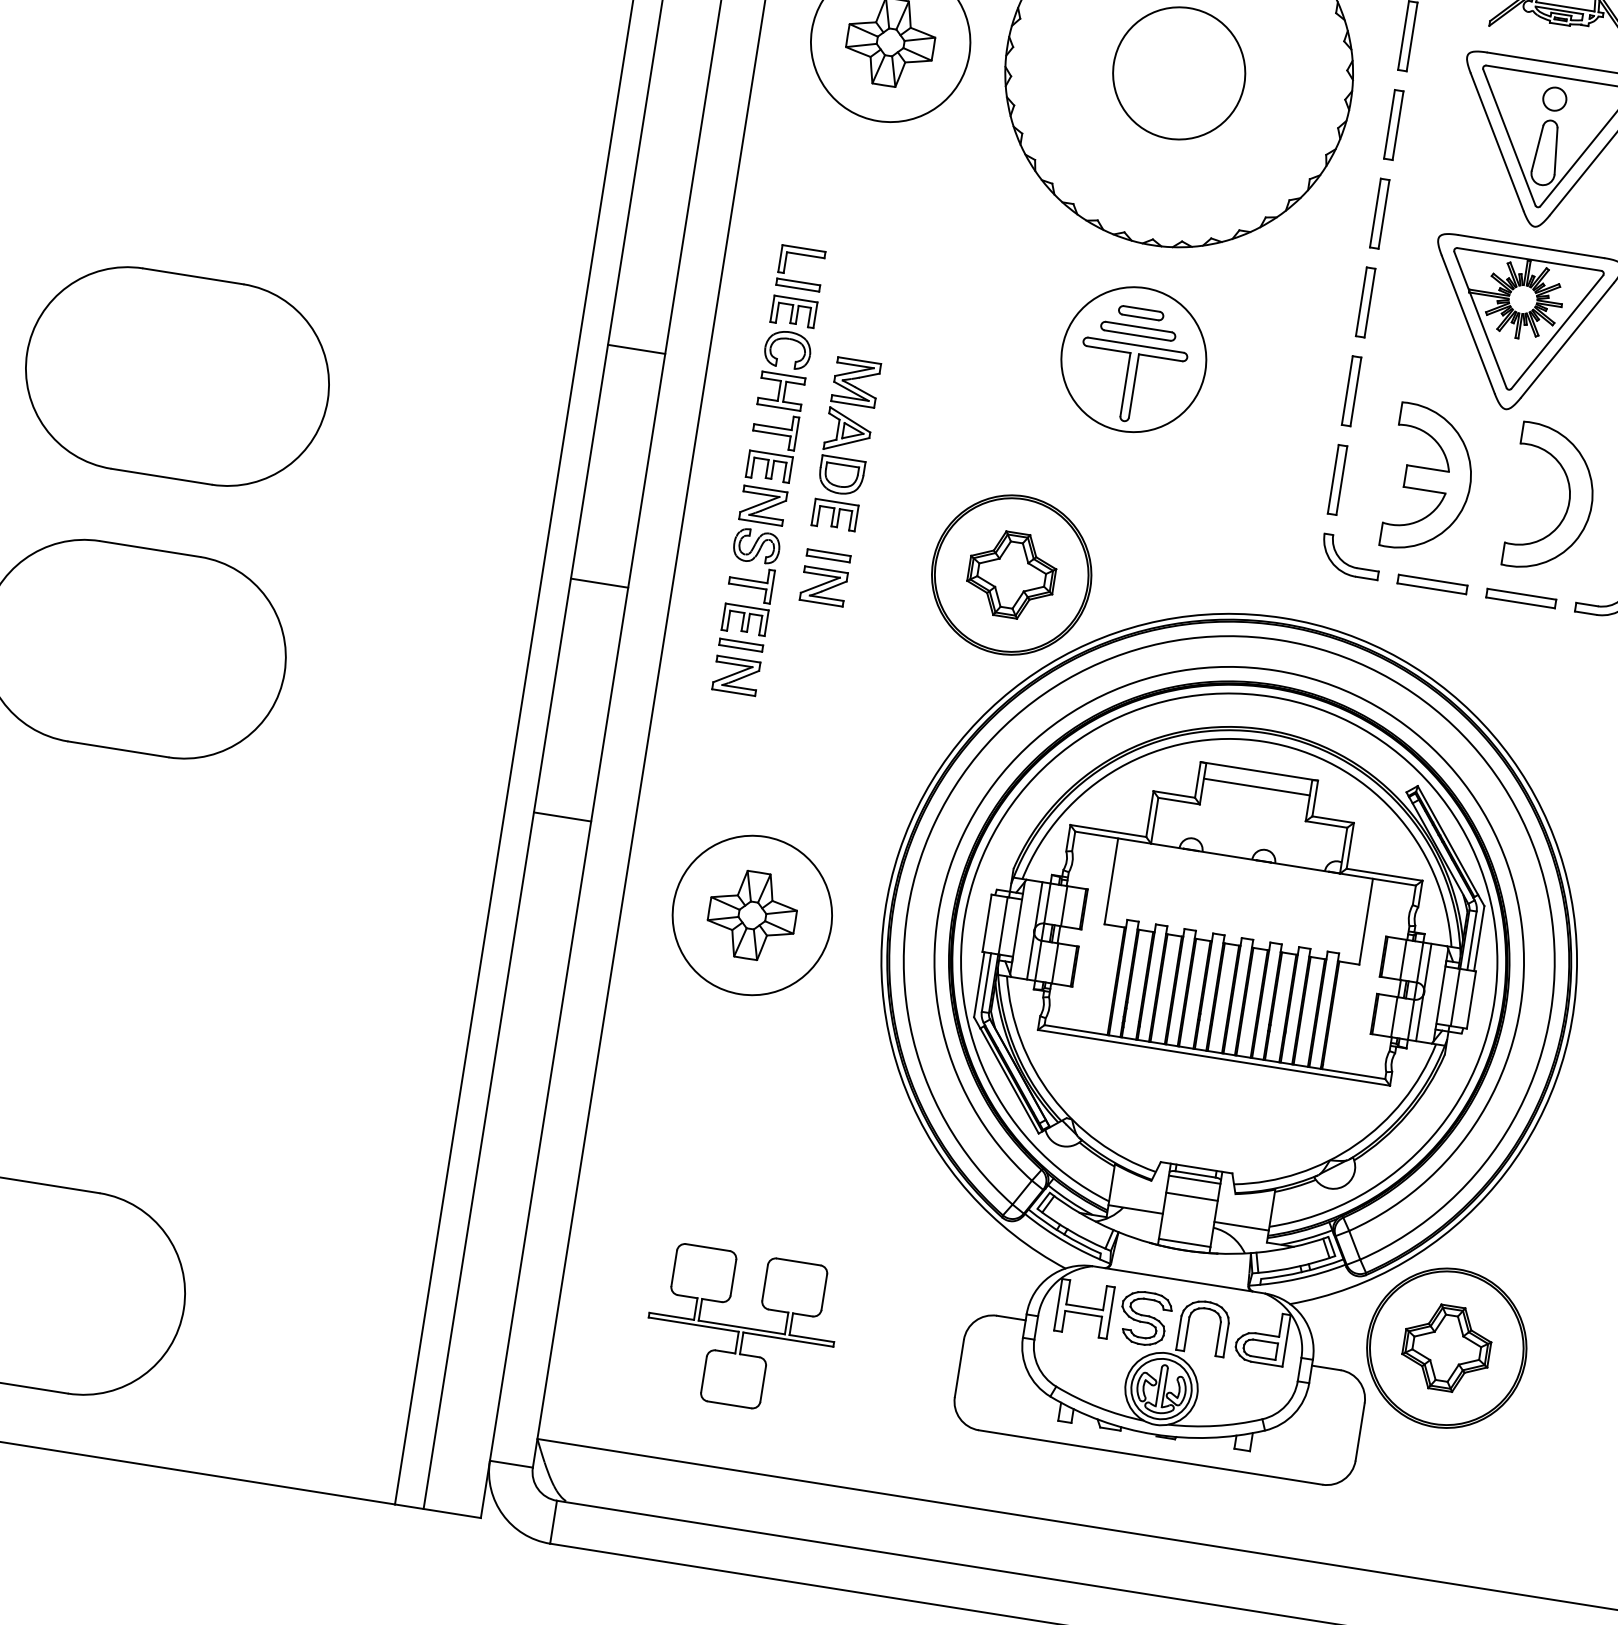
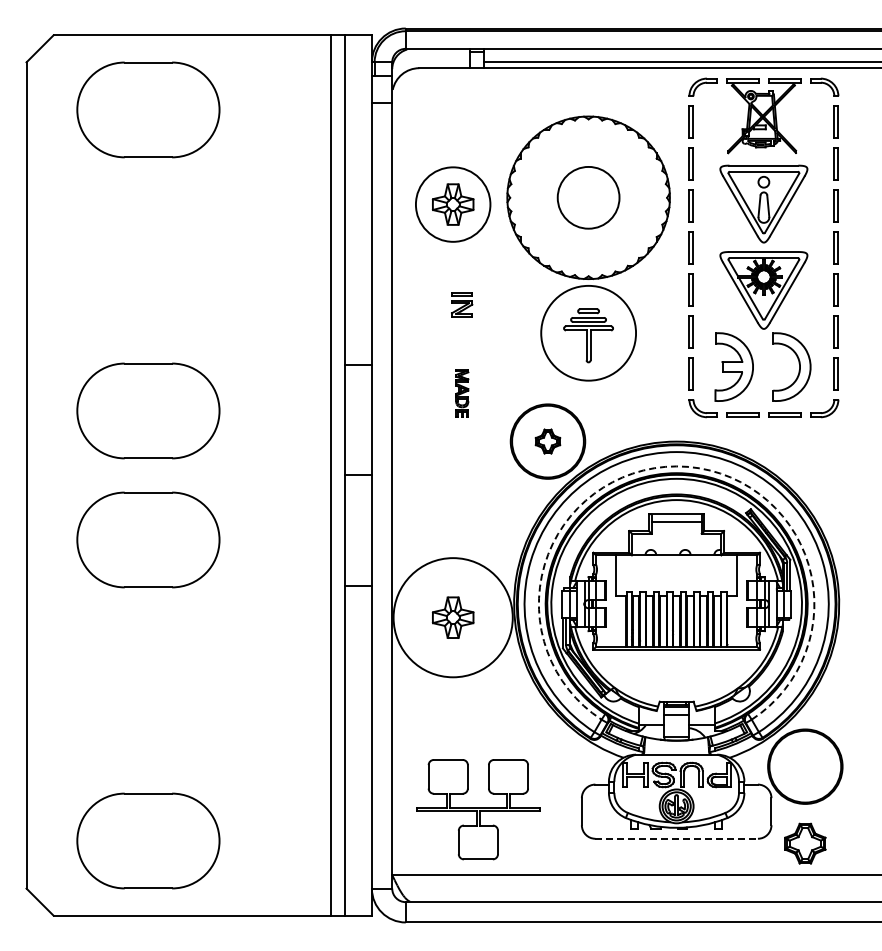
circle: (1133, 360) -> (588, 333), size x1.4
part: (847, 444) -> (462, 393), size x0.6
part: (767, 468) -> (427, 410), removed
part: (1010, 574) -> (547, 441), size x0.6
part: (826, 577) -> (462, 304), moved
arc: (1274, 670) -> (676, 466), solid -> dashed
circle: (751, 914) -> (452, 617), size x1.6
part: (741, 1329) -> (478, 809), size x1.4
part: (1447, 1347) -> (805, 843), moved
line: (1152, 1457) -> (677, 838), solid -> dashed

